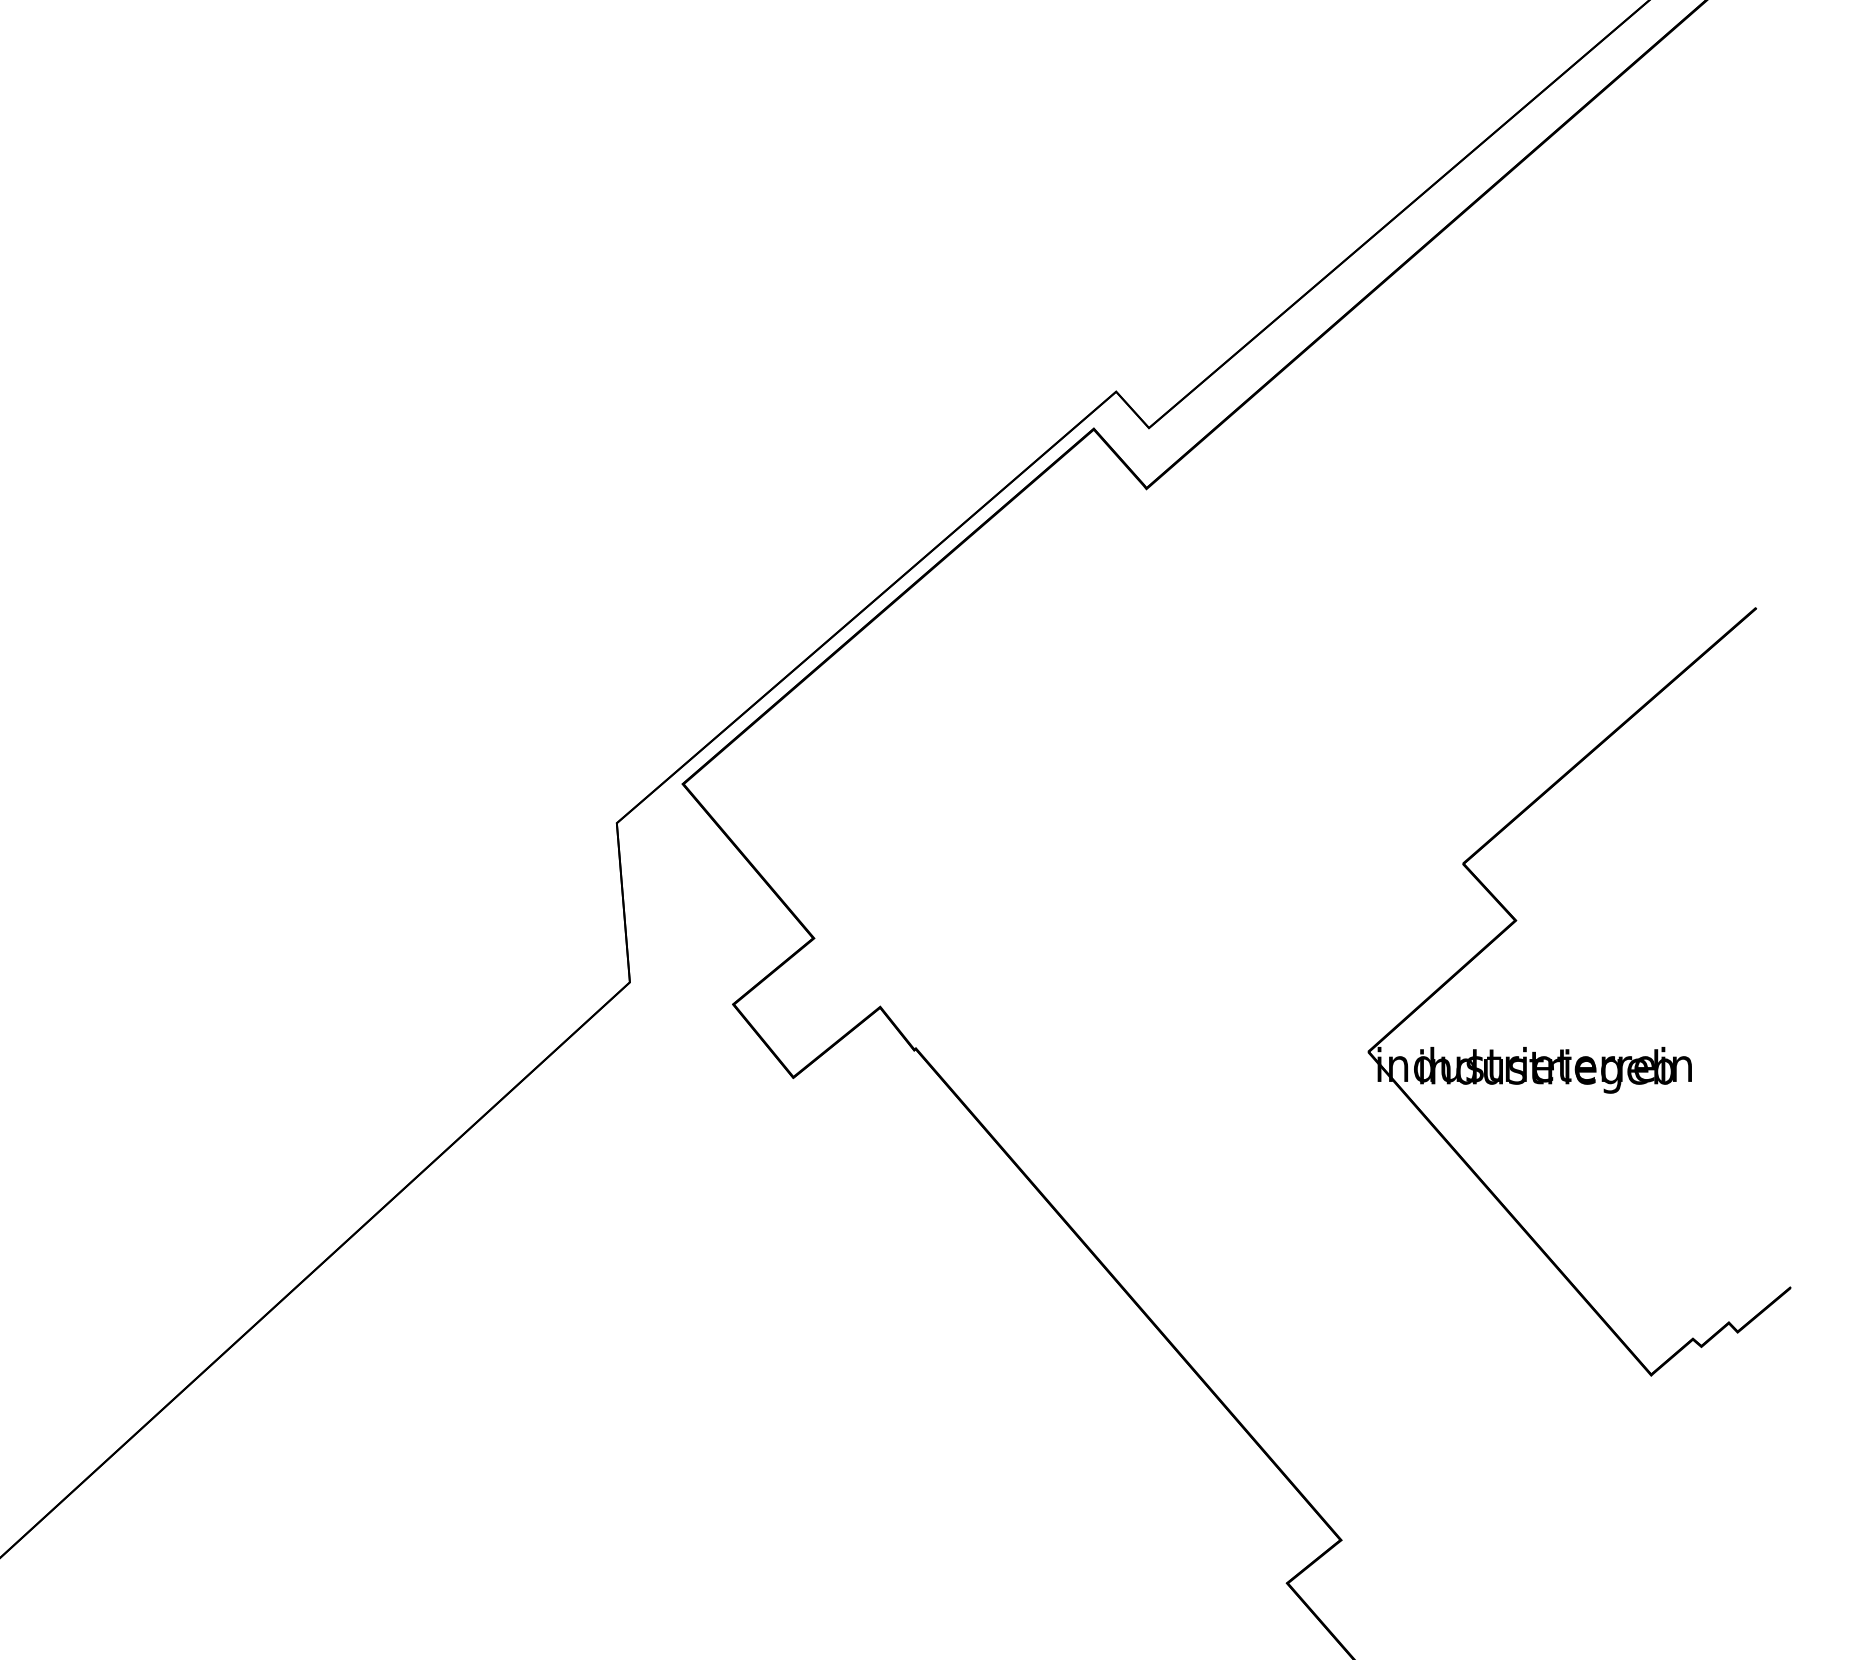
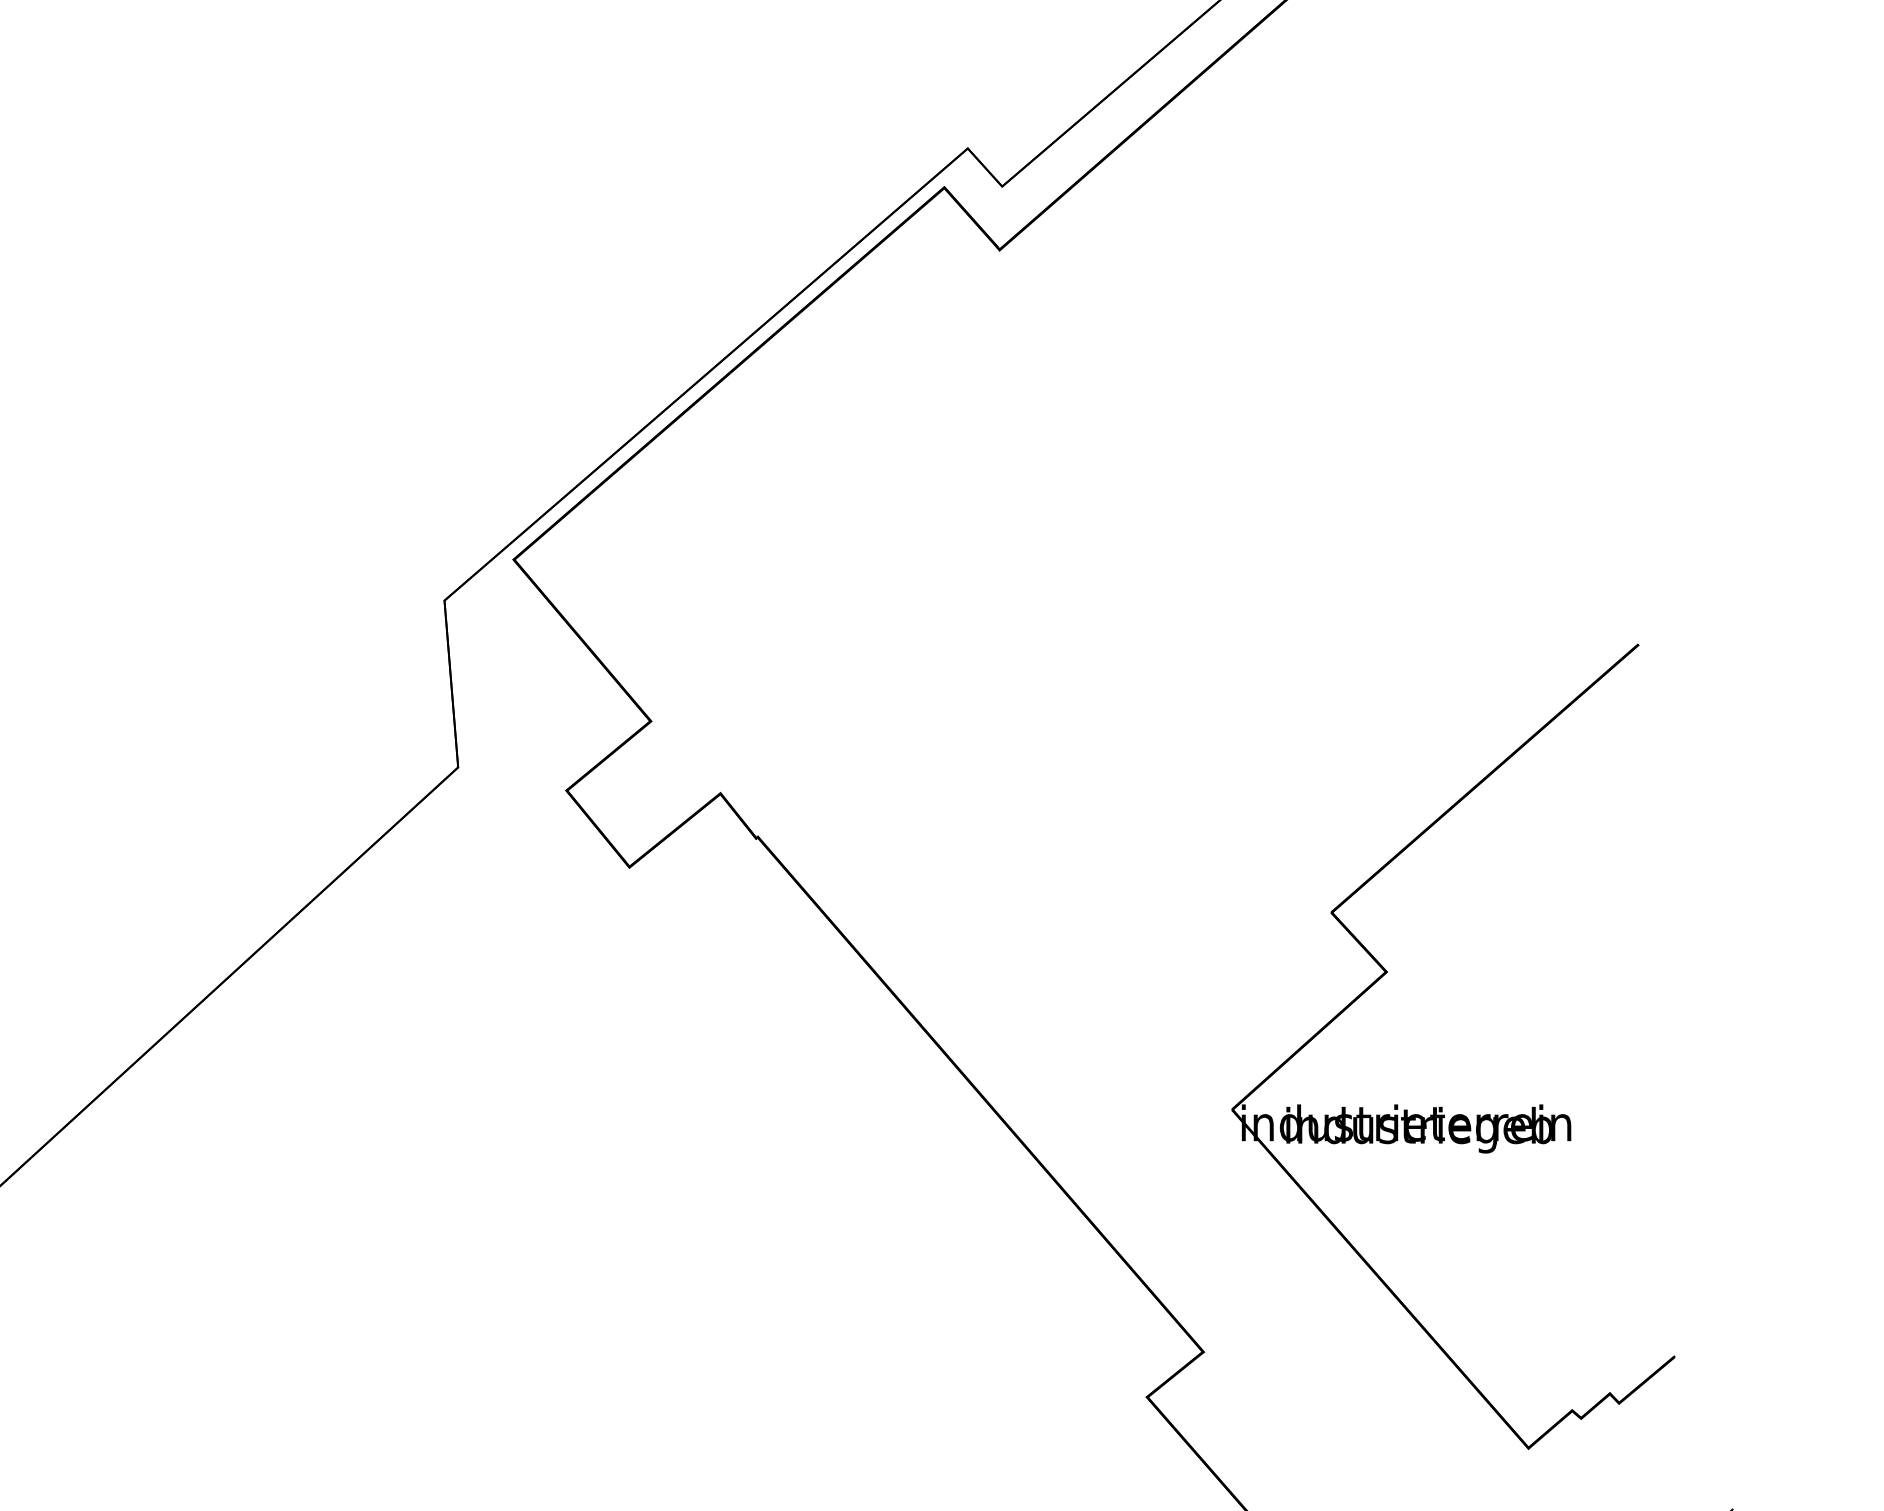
part: (1569, 1049) -> (1442, 1107), moved

